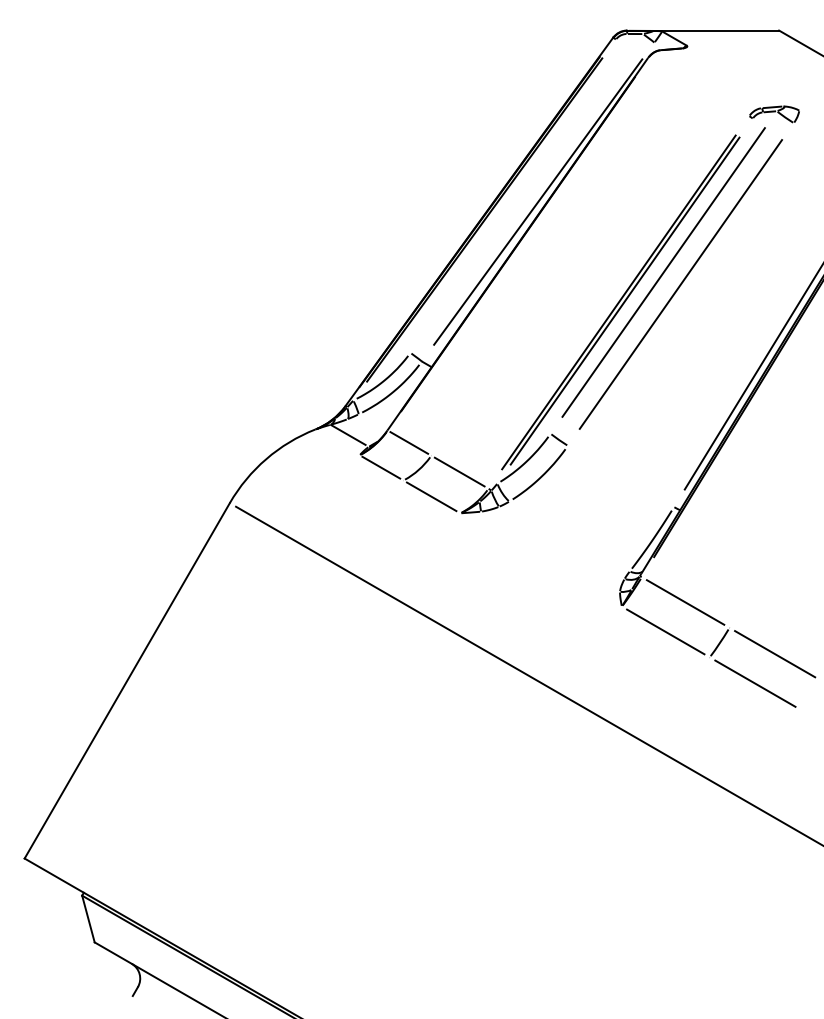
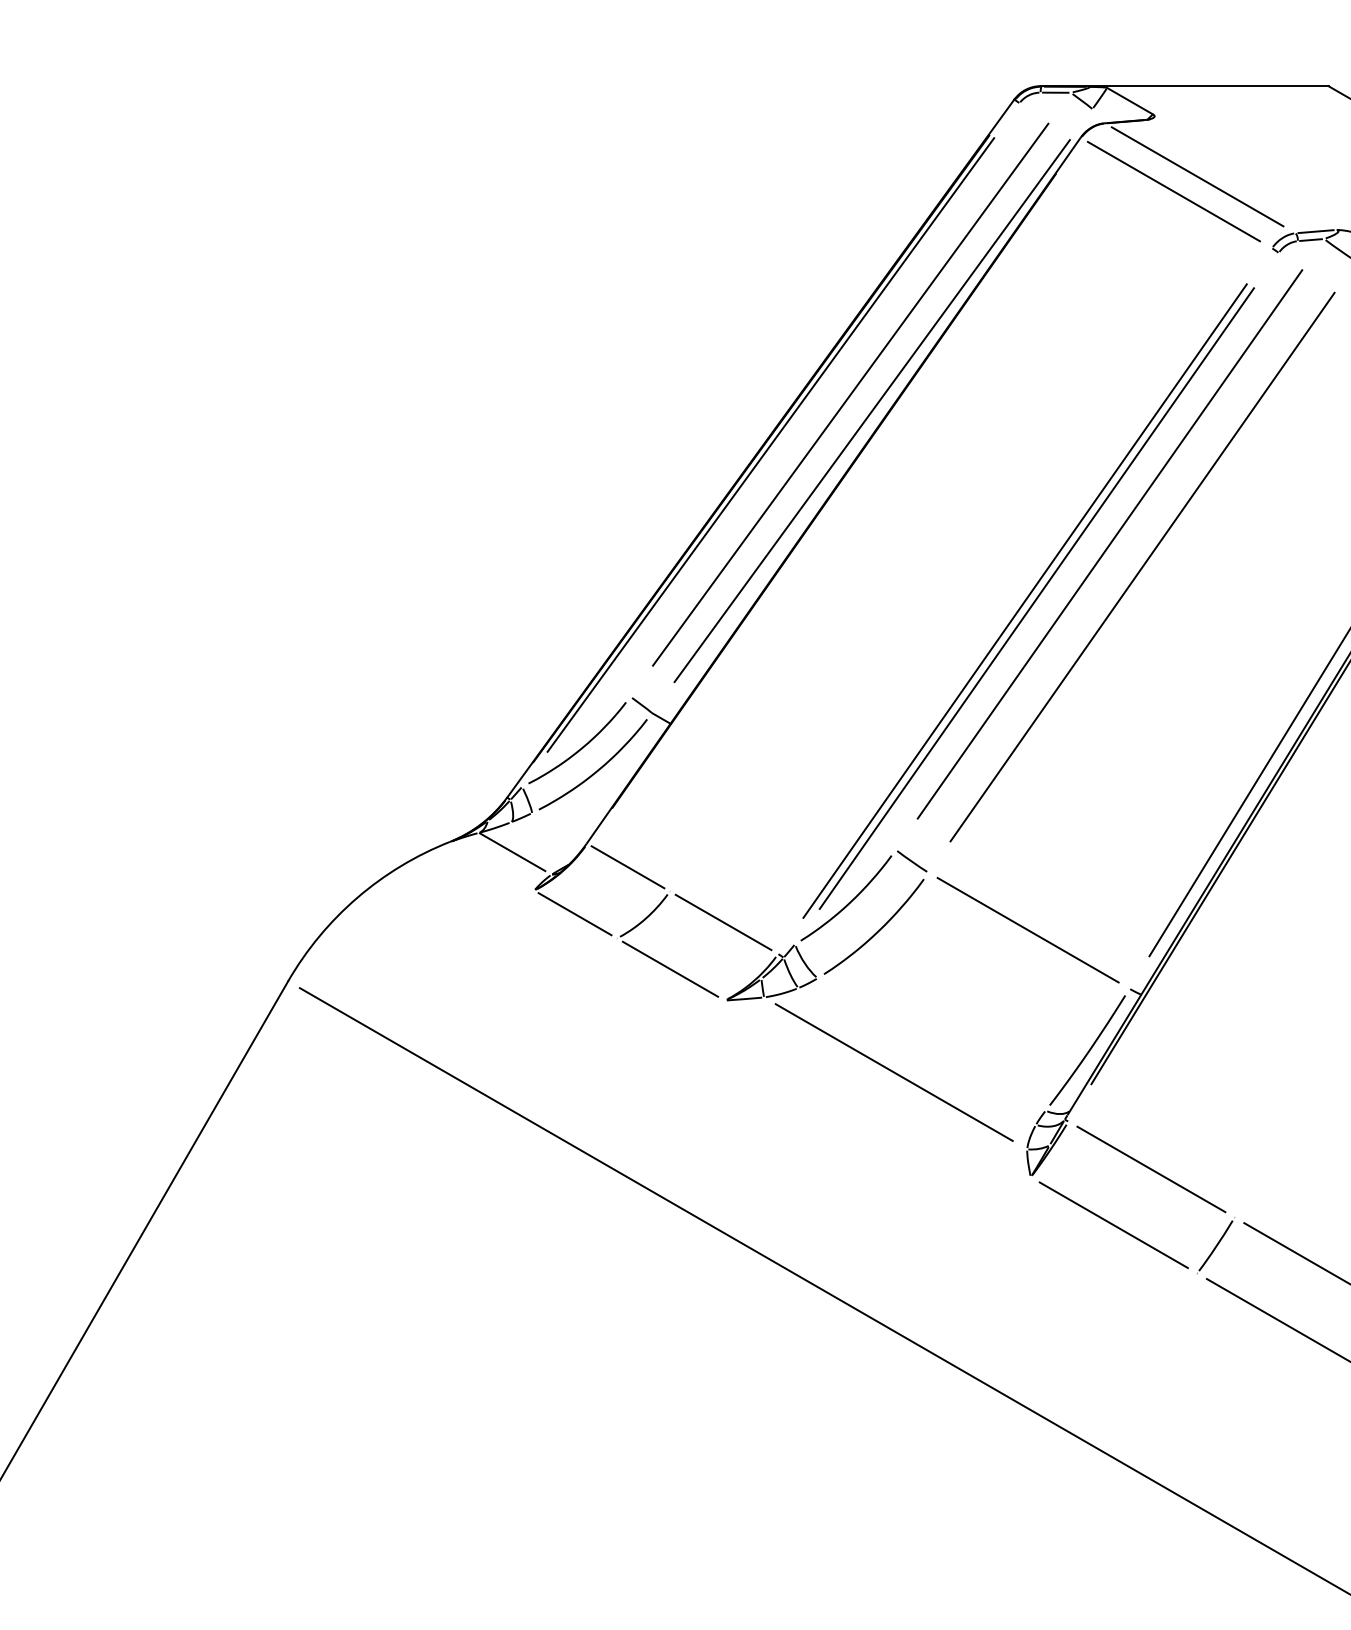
line: (709, 78) -> (1196, 176), added
line: (697, 86) -> (1173, 192), added
line: (526, 193) -> (850, 394), added
line: (620, 475) -> (1028, 928), added
line: (549, 551) -> (893, 1072), added

